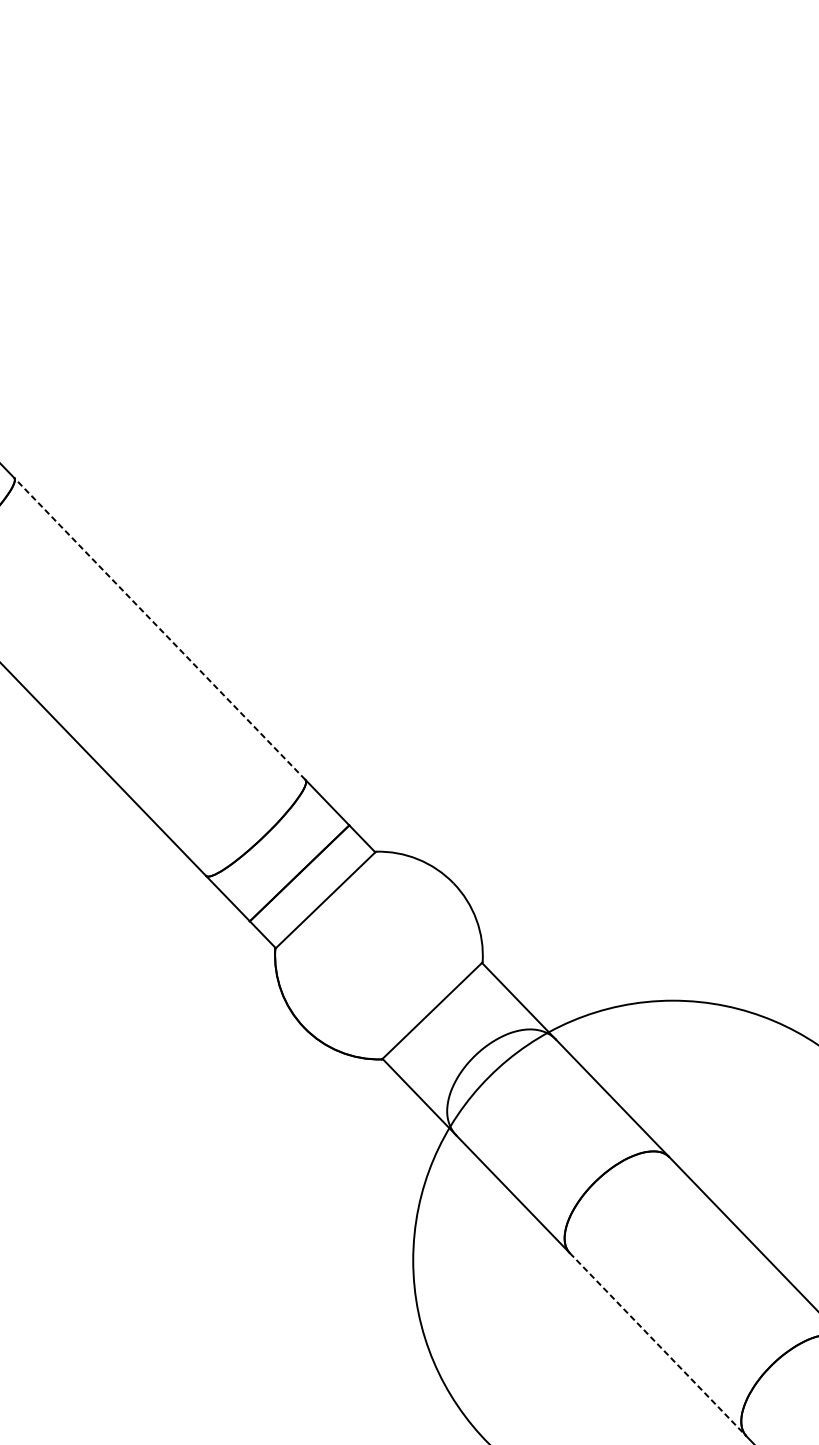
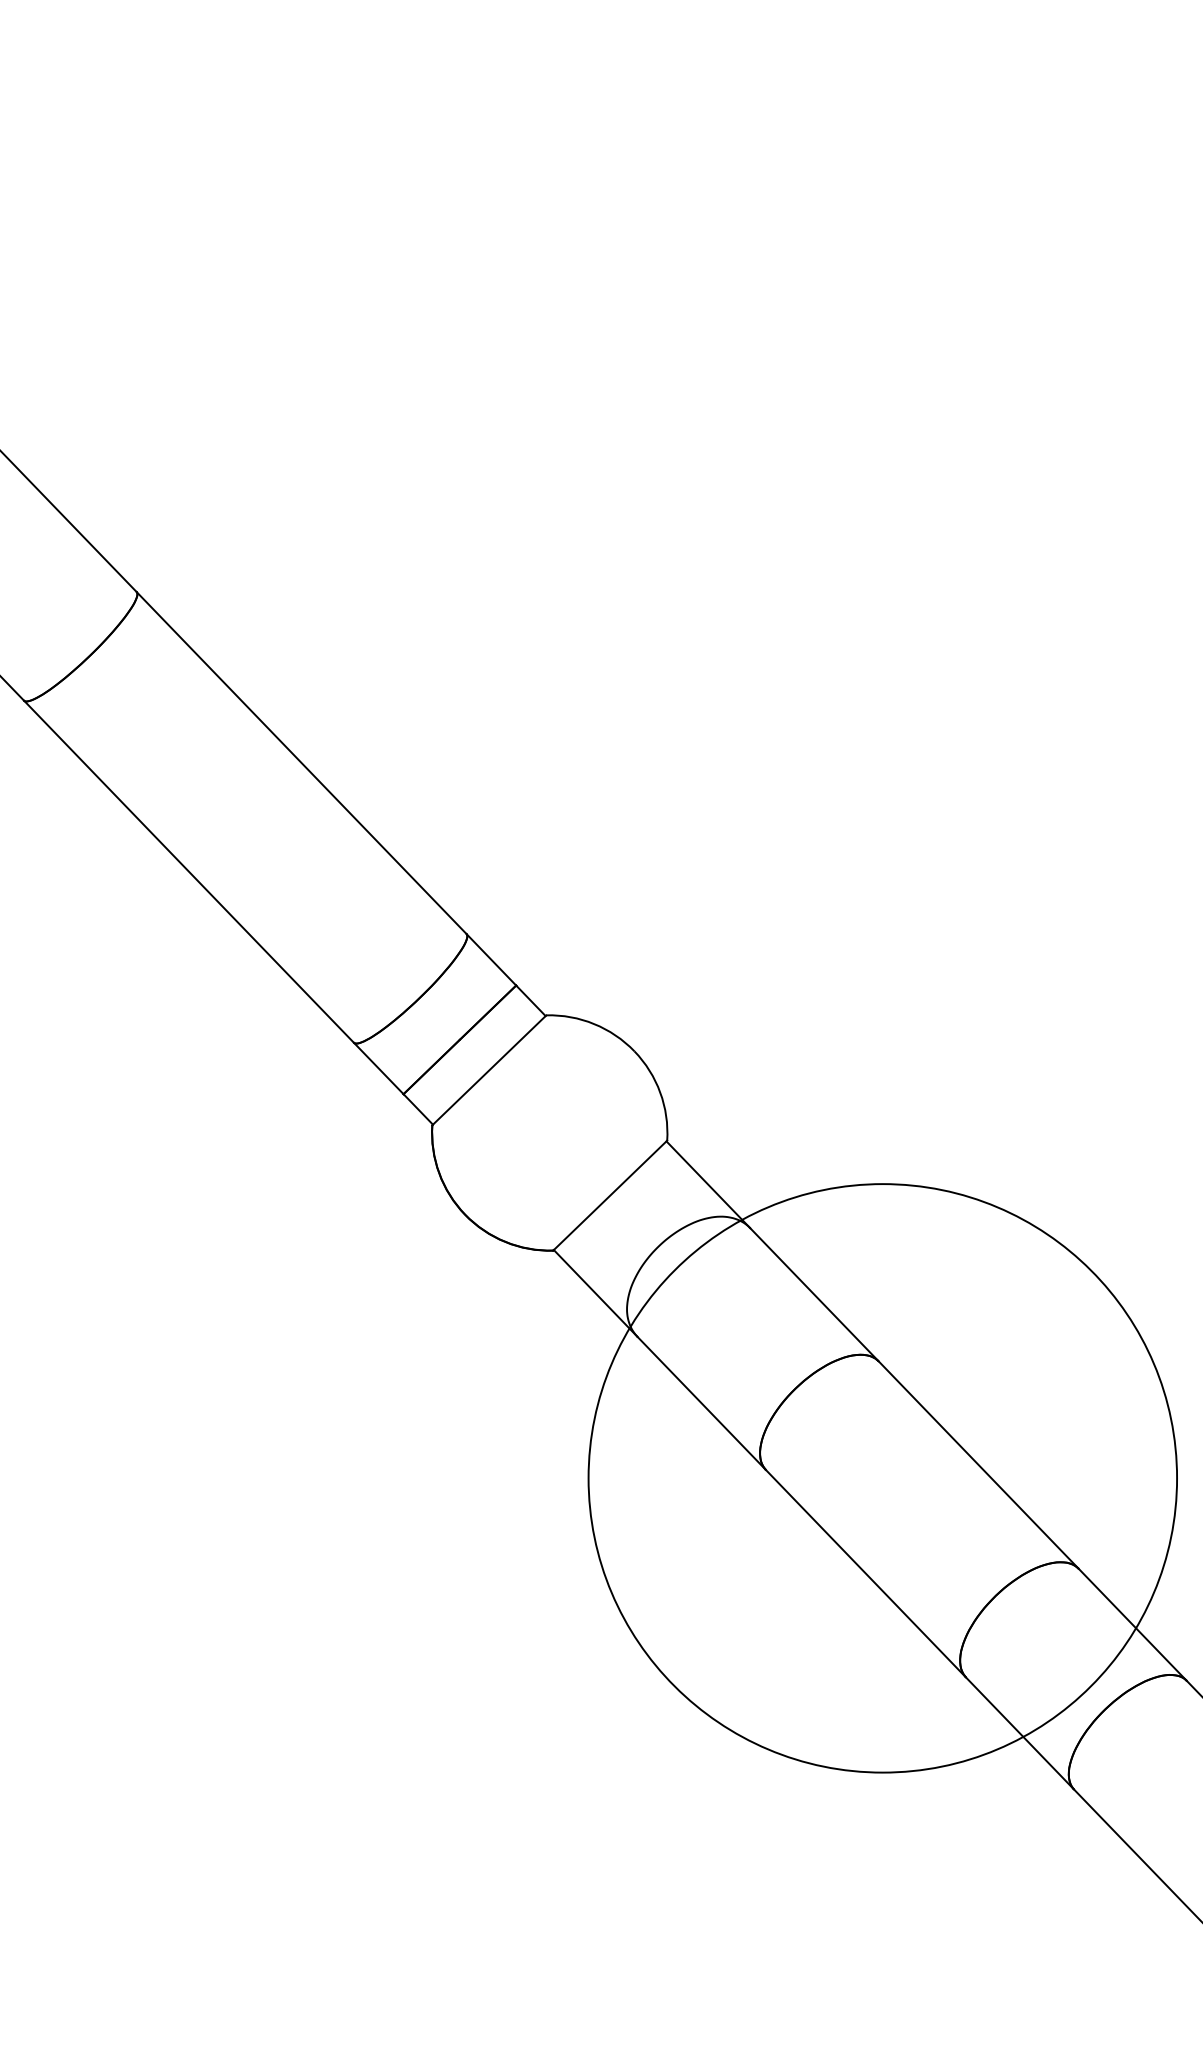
line: (159, 628) -> (301, 762), dashed -> solid
line: (658, 1344) -> (866, 1573), dashed -> solid

